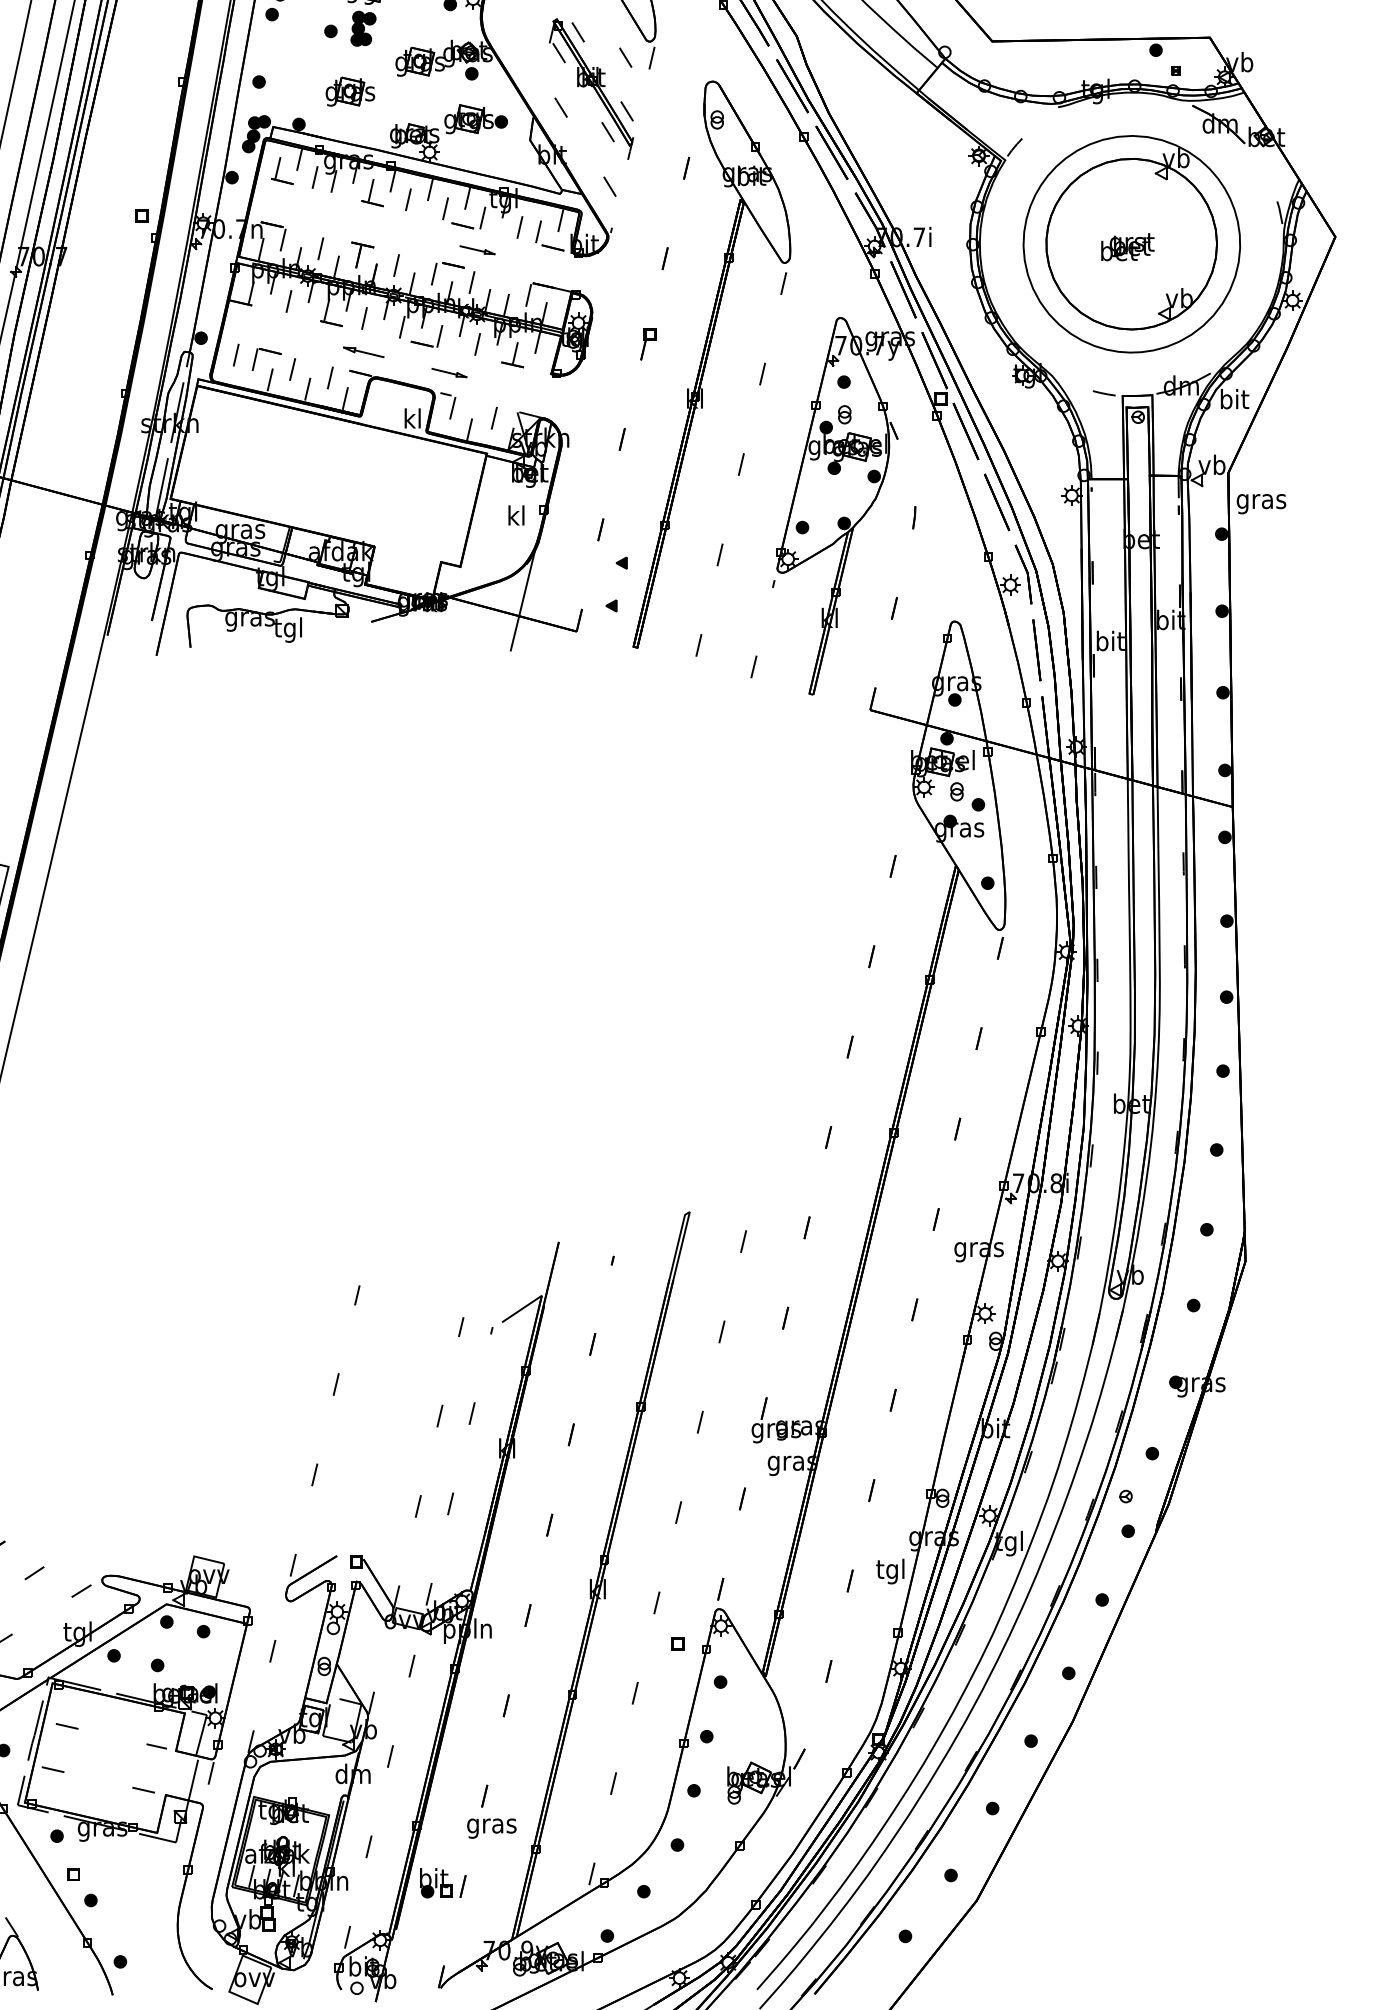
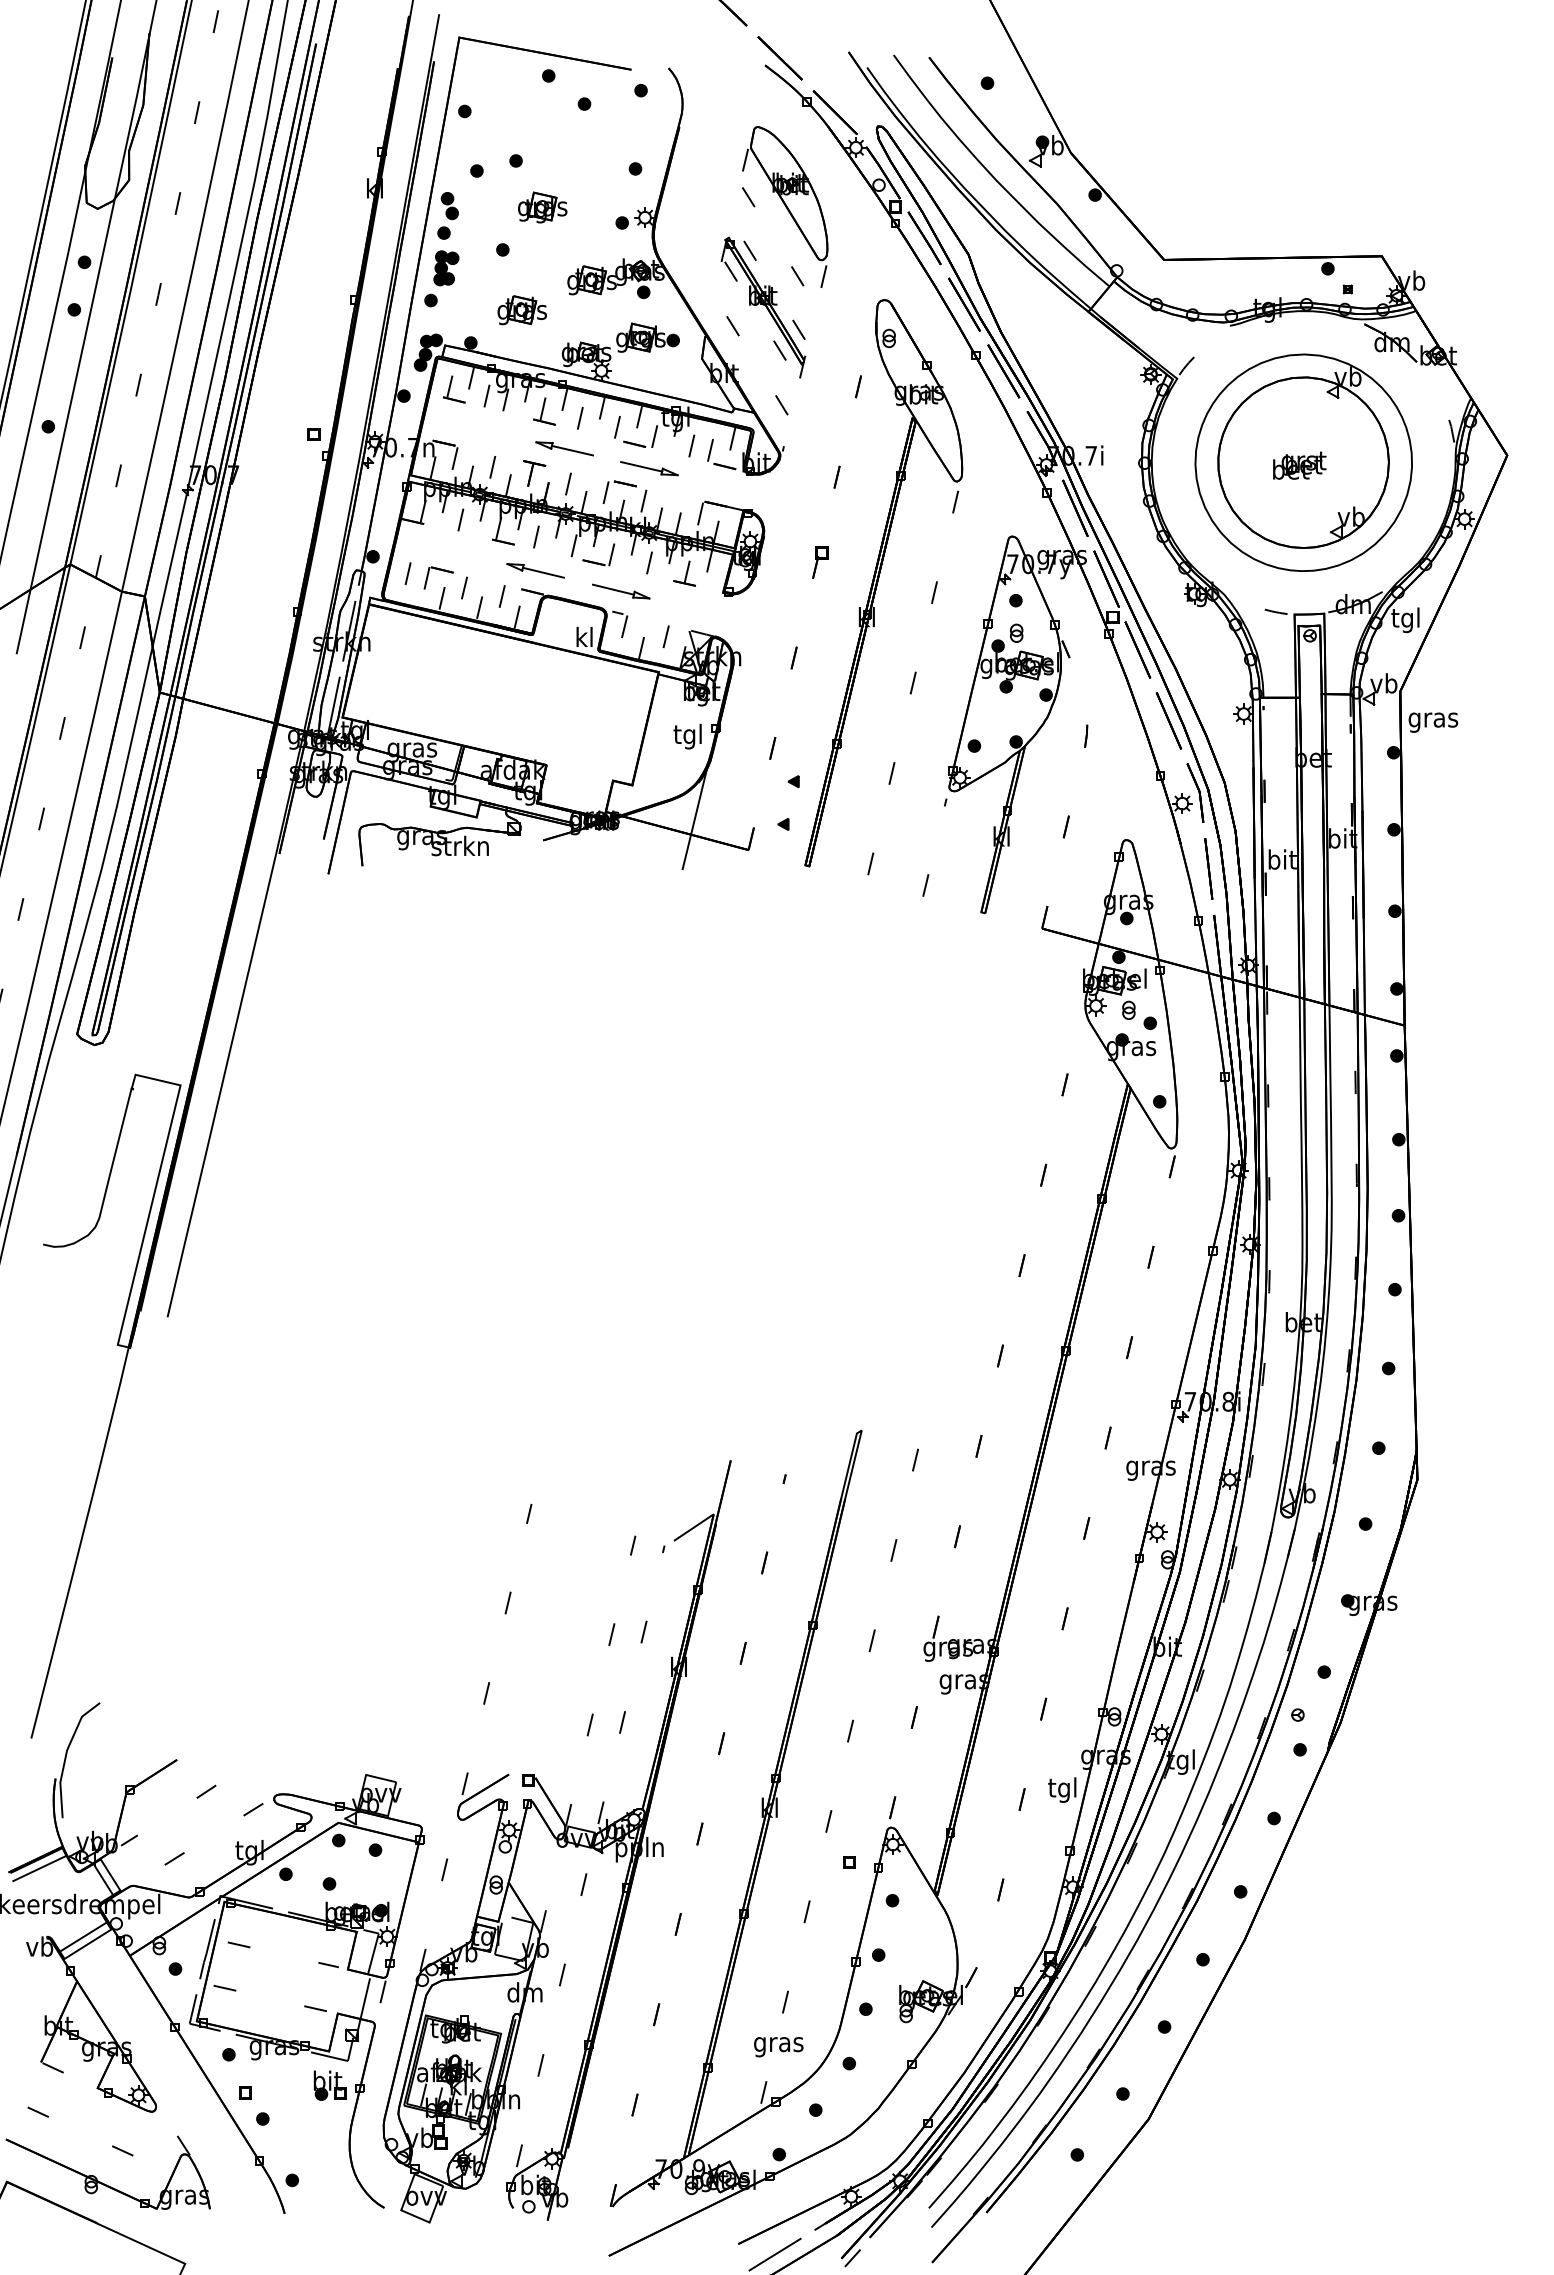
part: (363, 28) -> (446, 268), moved
part: (392, 229) -> (564, 448), added
part: (477, 249) -> (649, 468), size x1.67
part: (363, 351) -> (535, 570), size x1.43
part: (449, 372) -> (621, 591), size x1.67
text: (1234, 401) -> (1406, 620), bit -> tgl
text: (515, 517) -> (687, 736), kl -> tgl
text: (287, 629) -> (459, 848), tgl -> strkn
text: (491, 1828) -> (778, 2047), moved
part: (435, 1882) -> (329, 2085), moved

